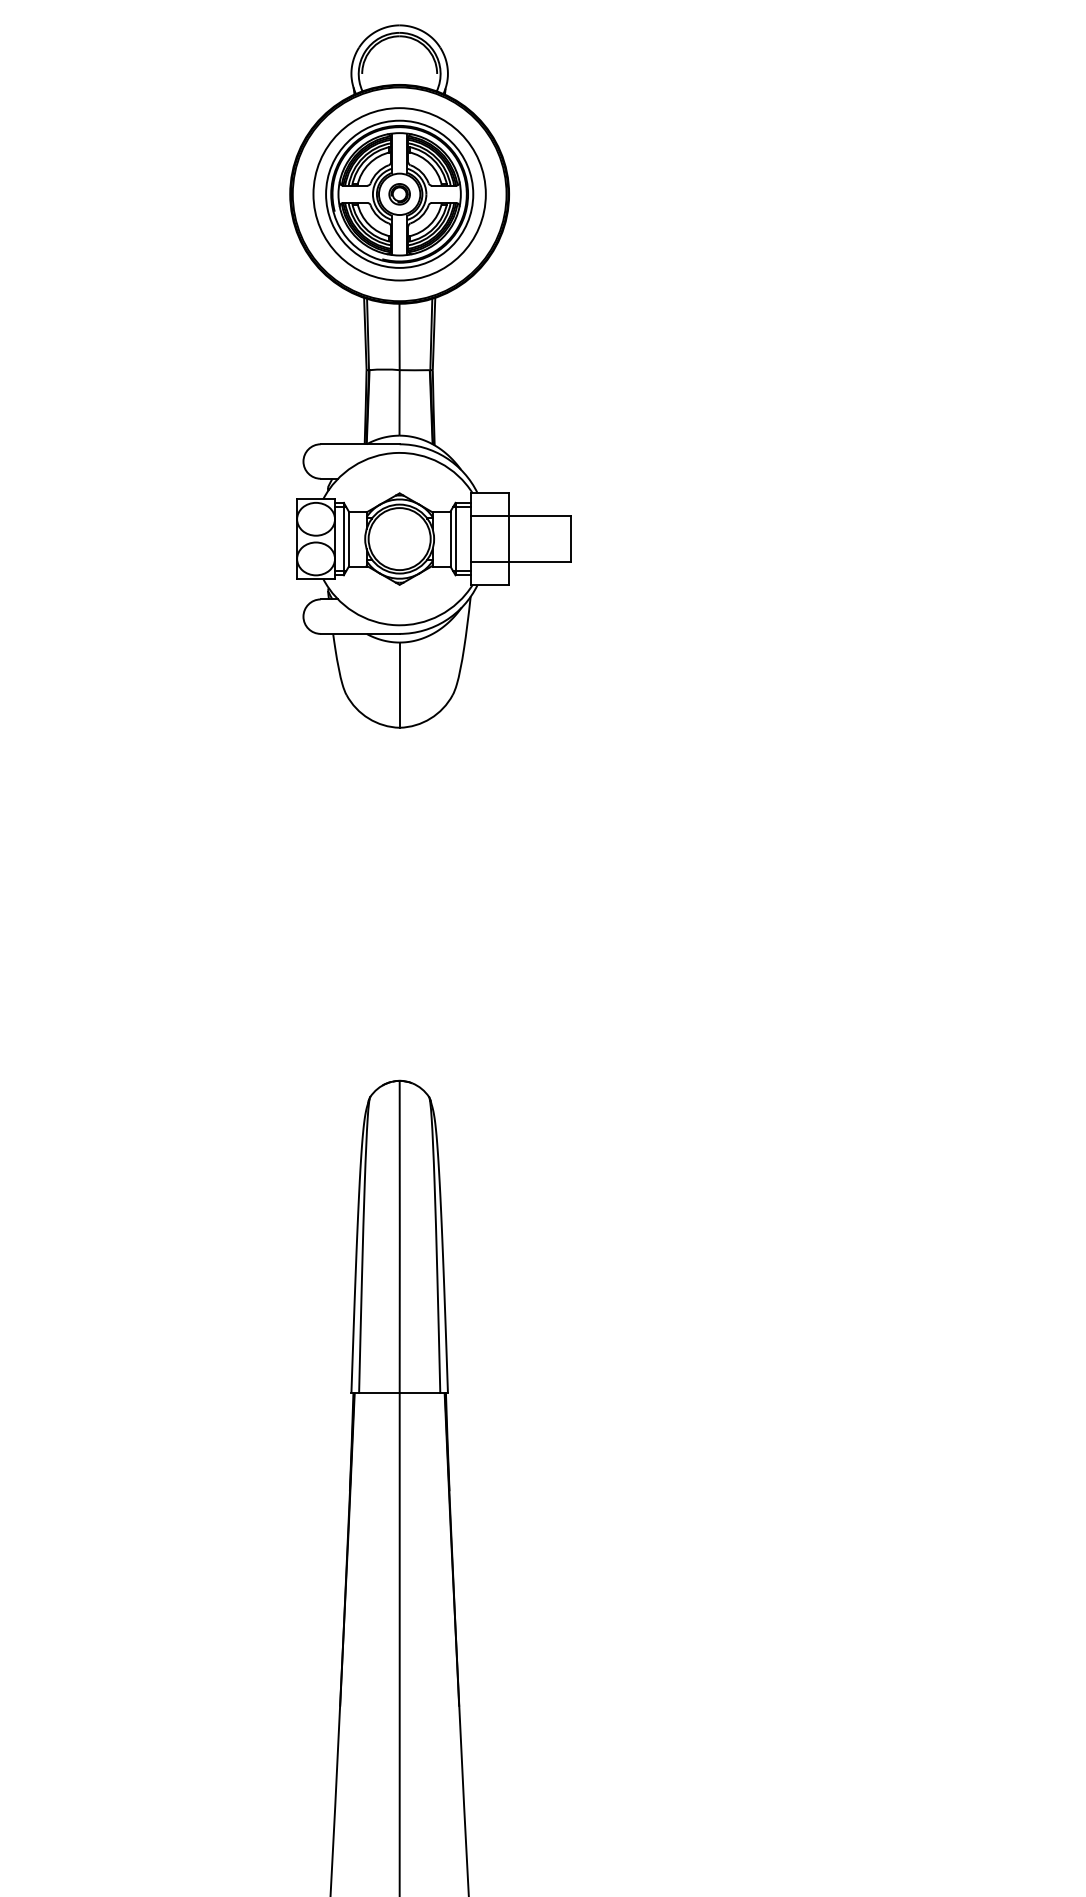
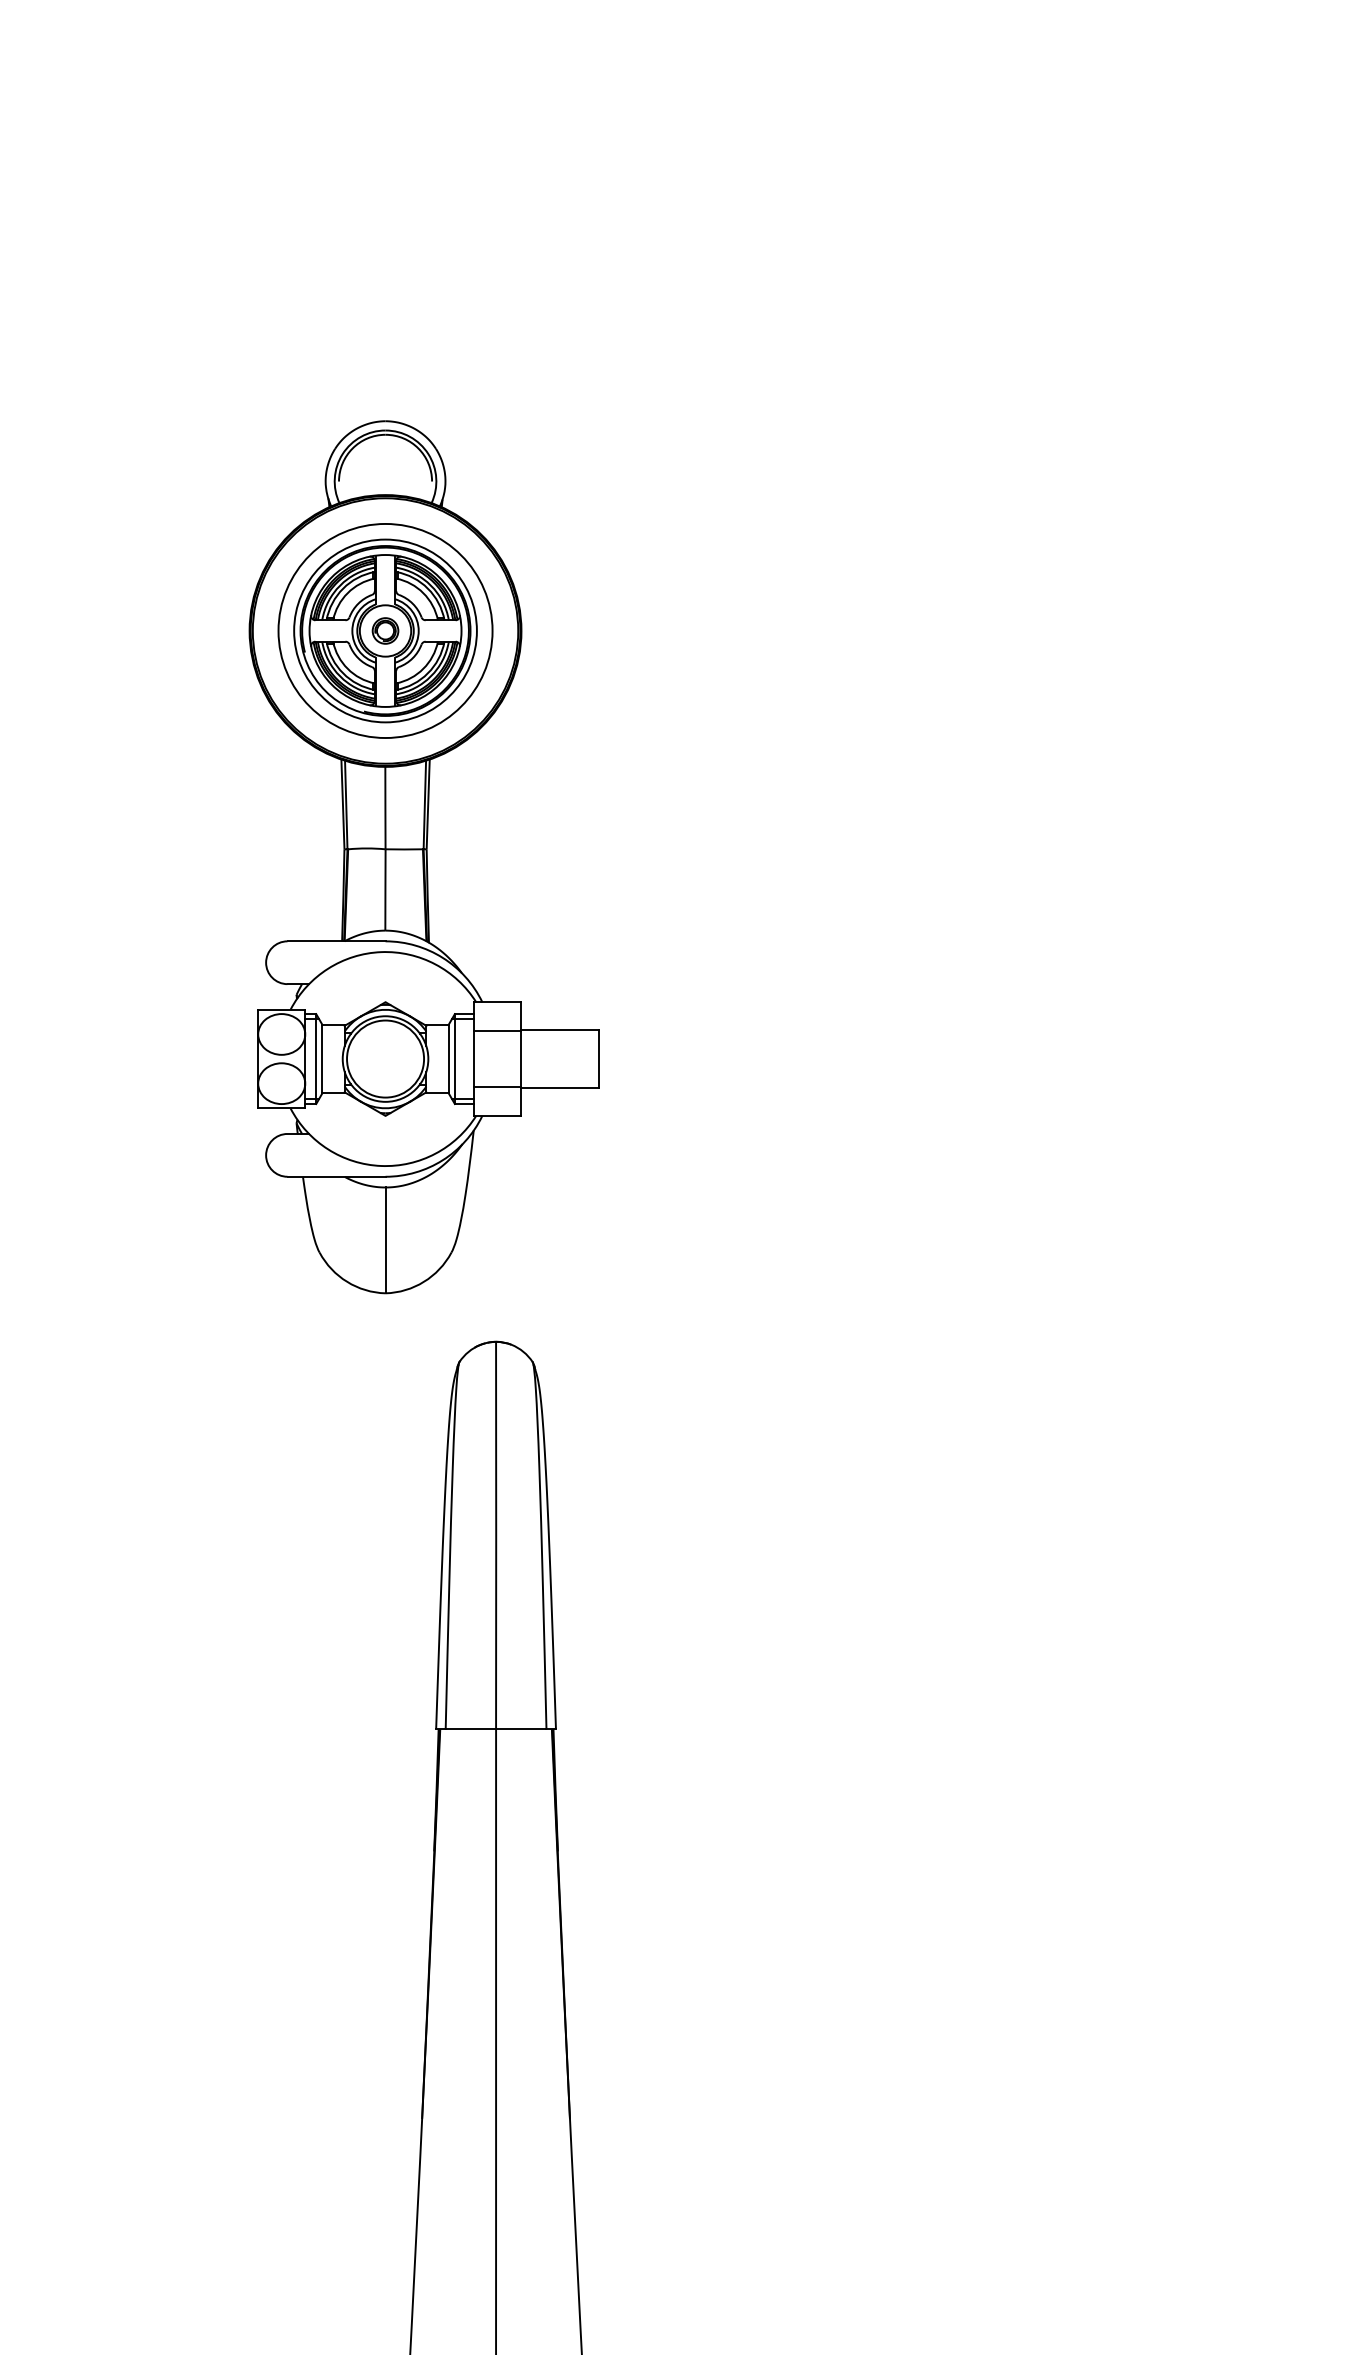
part: (430, 376) -> (423, 857), moved

